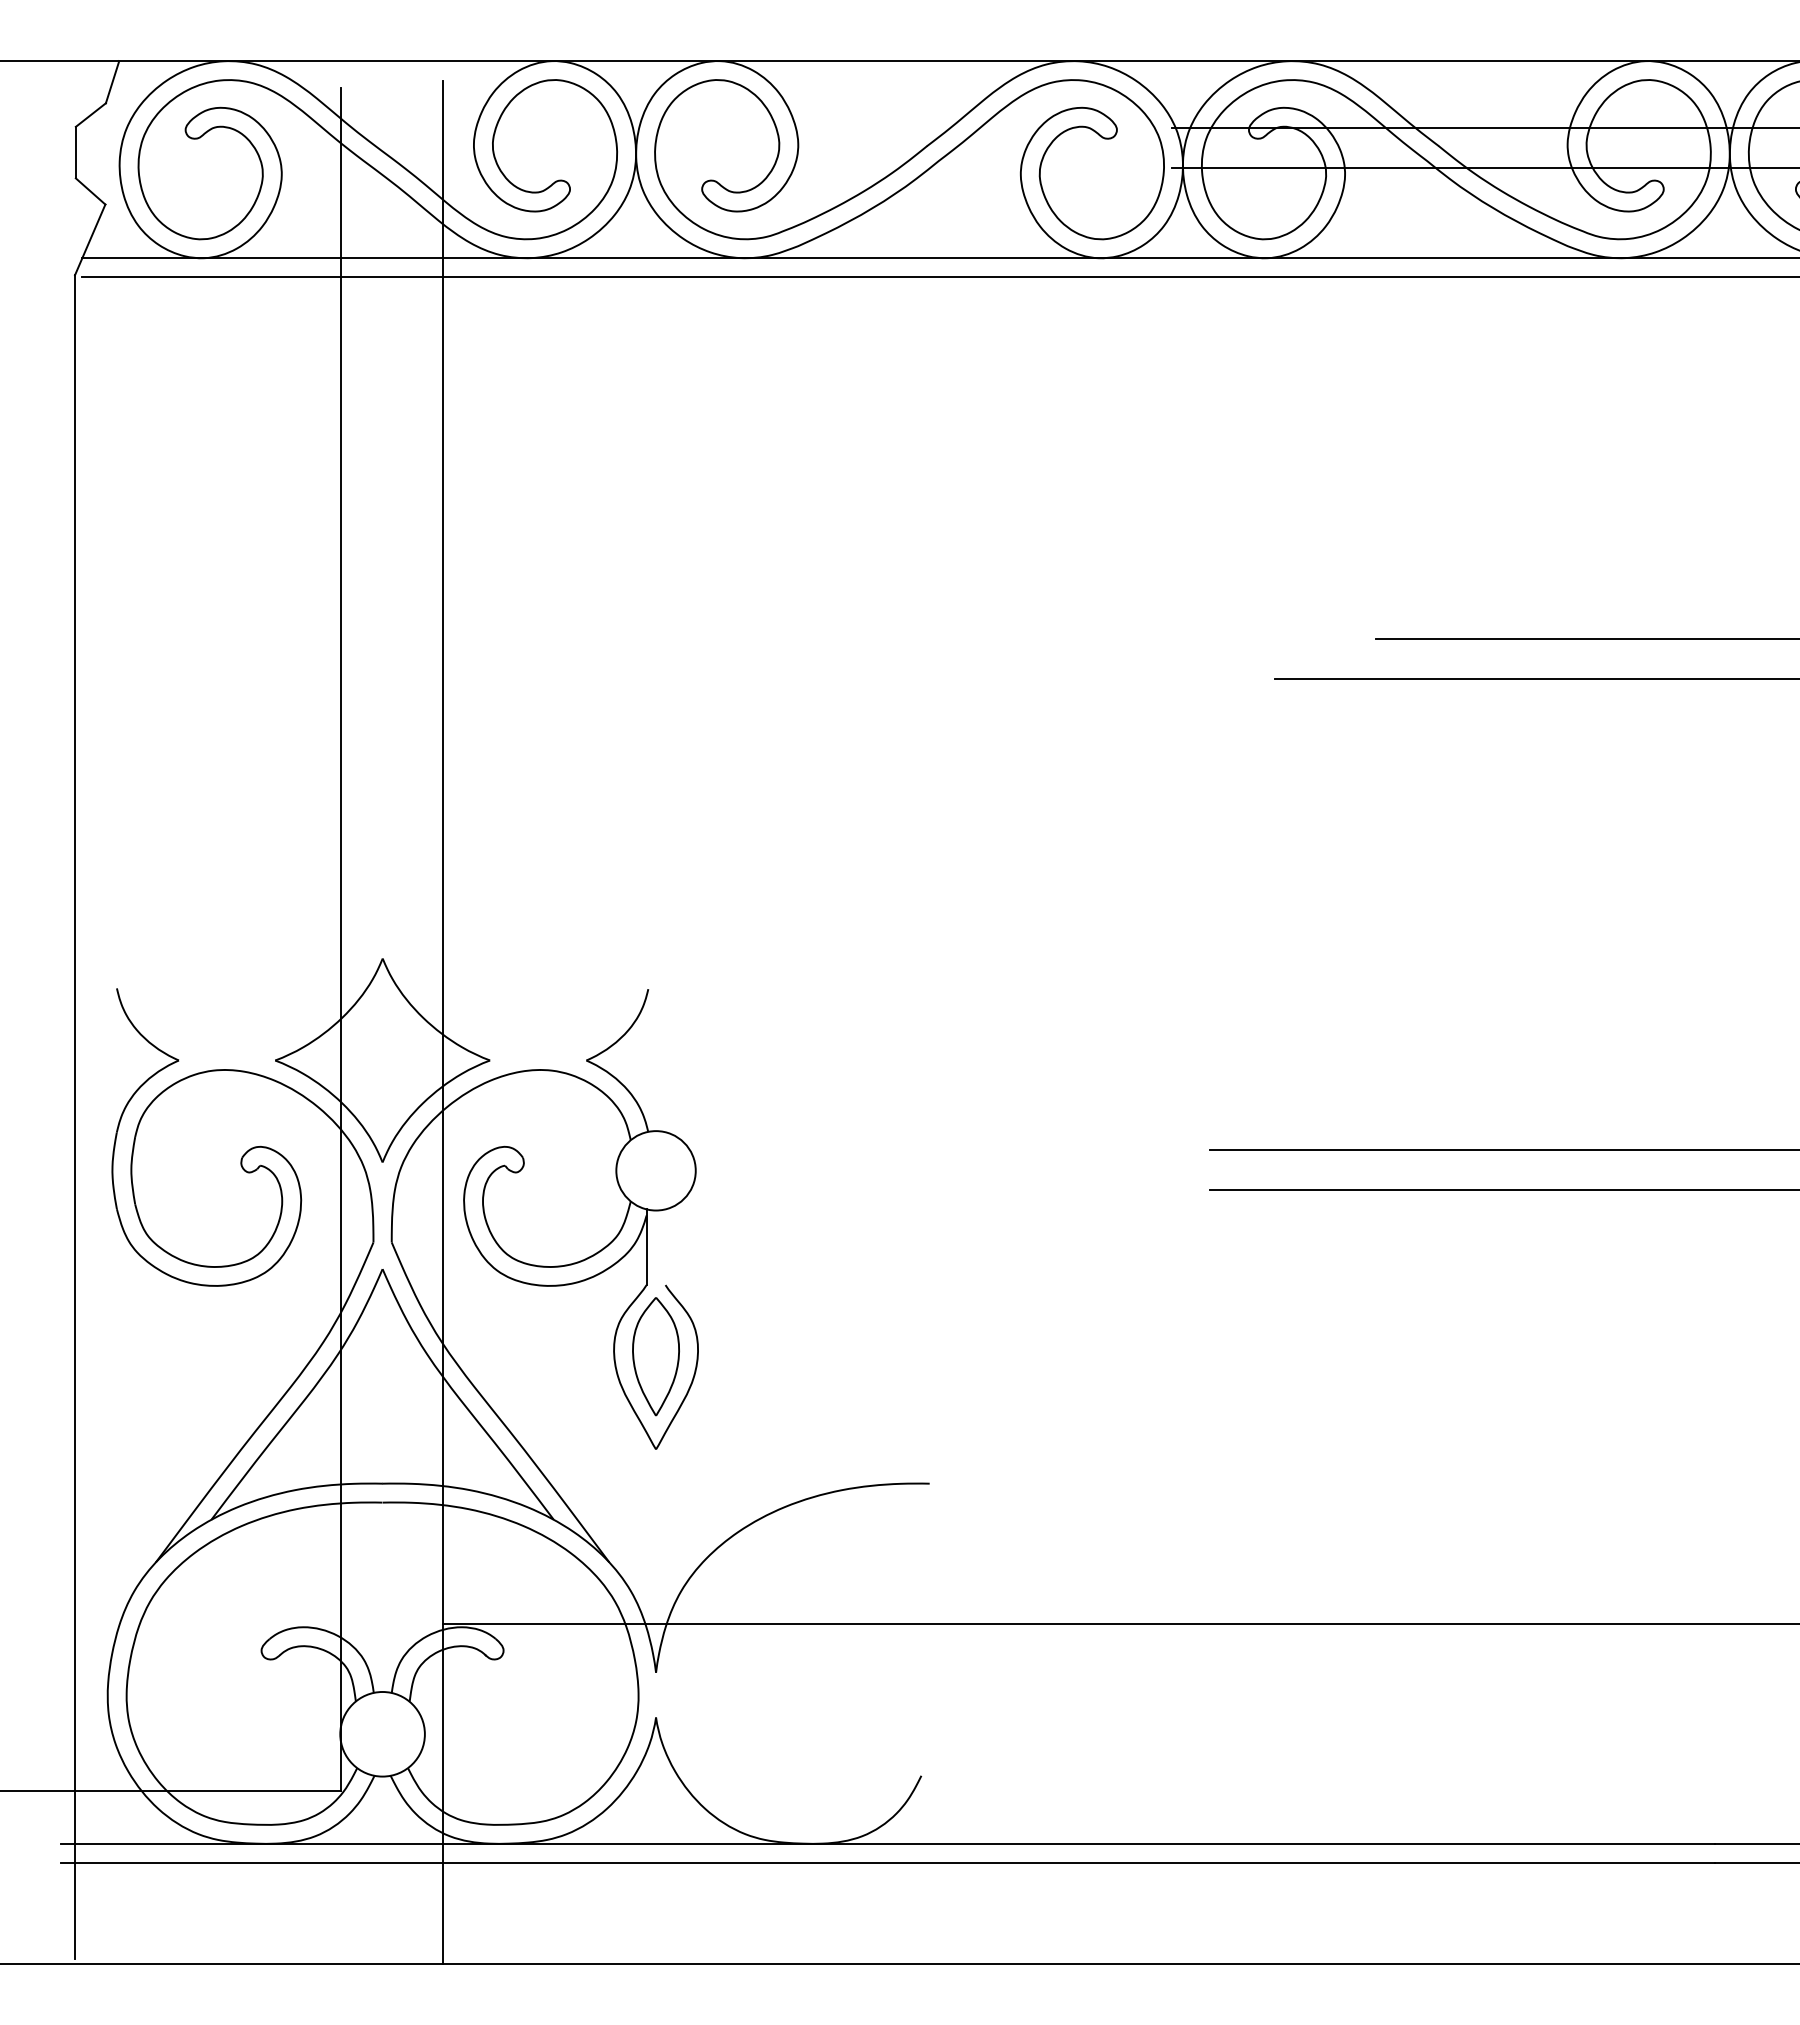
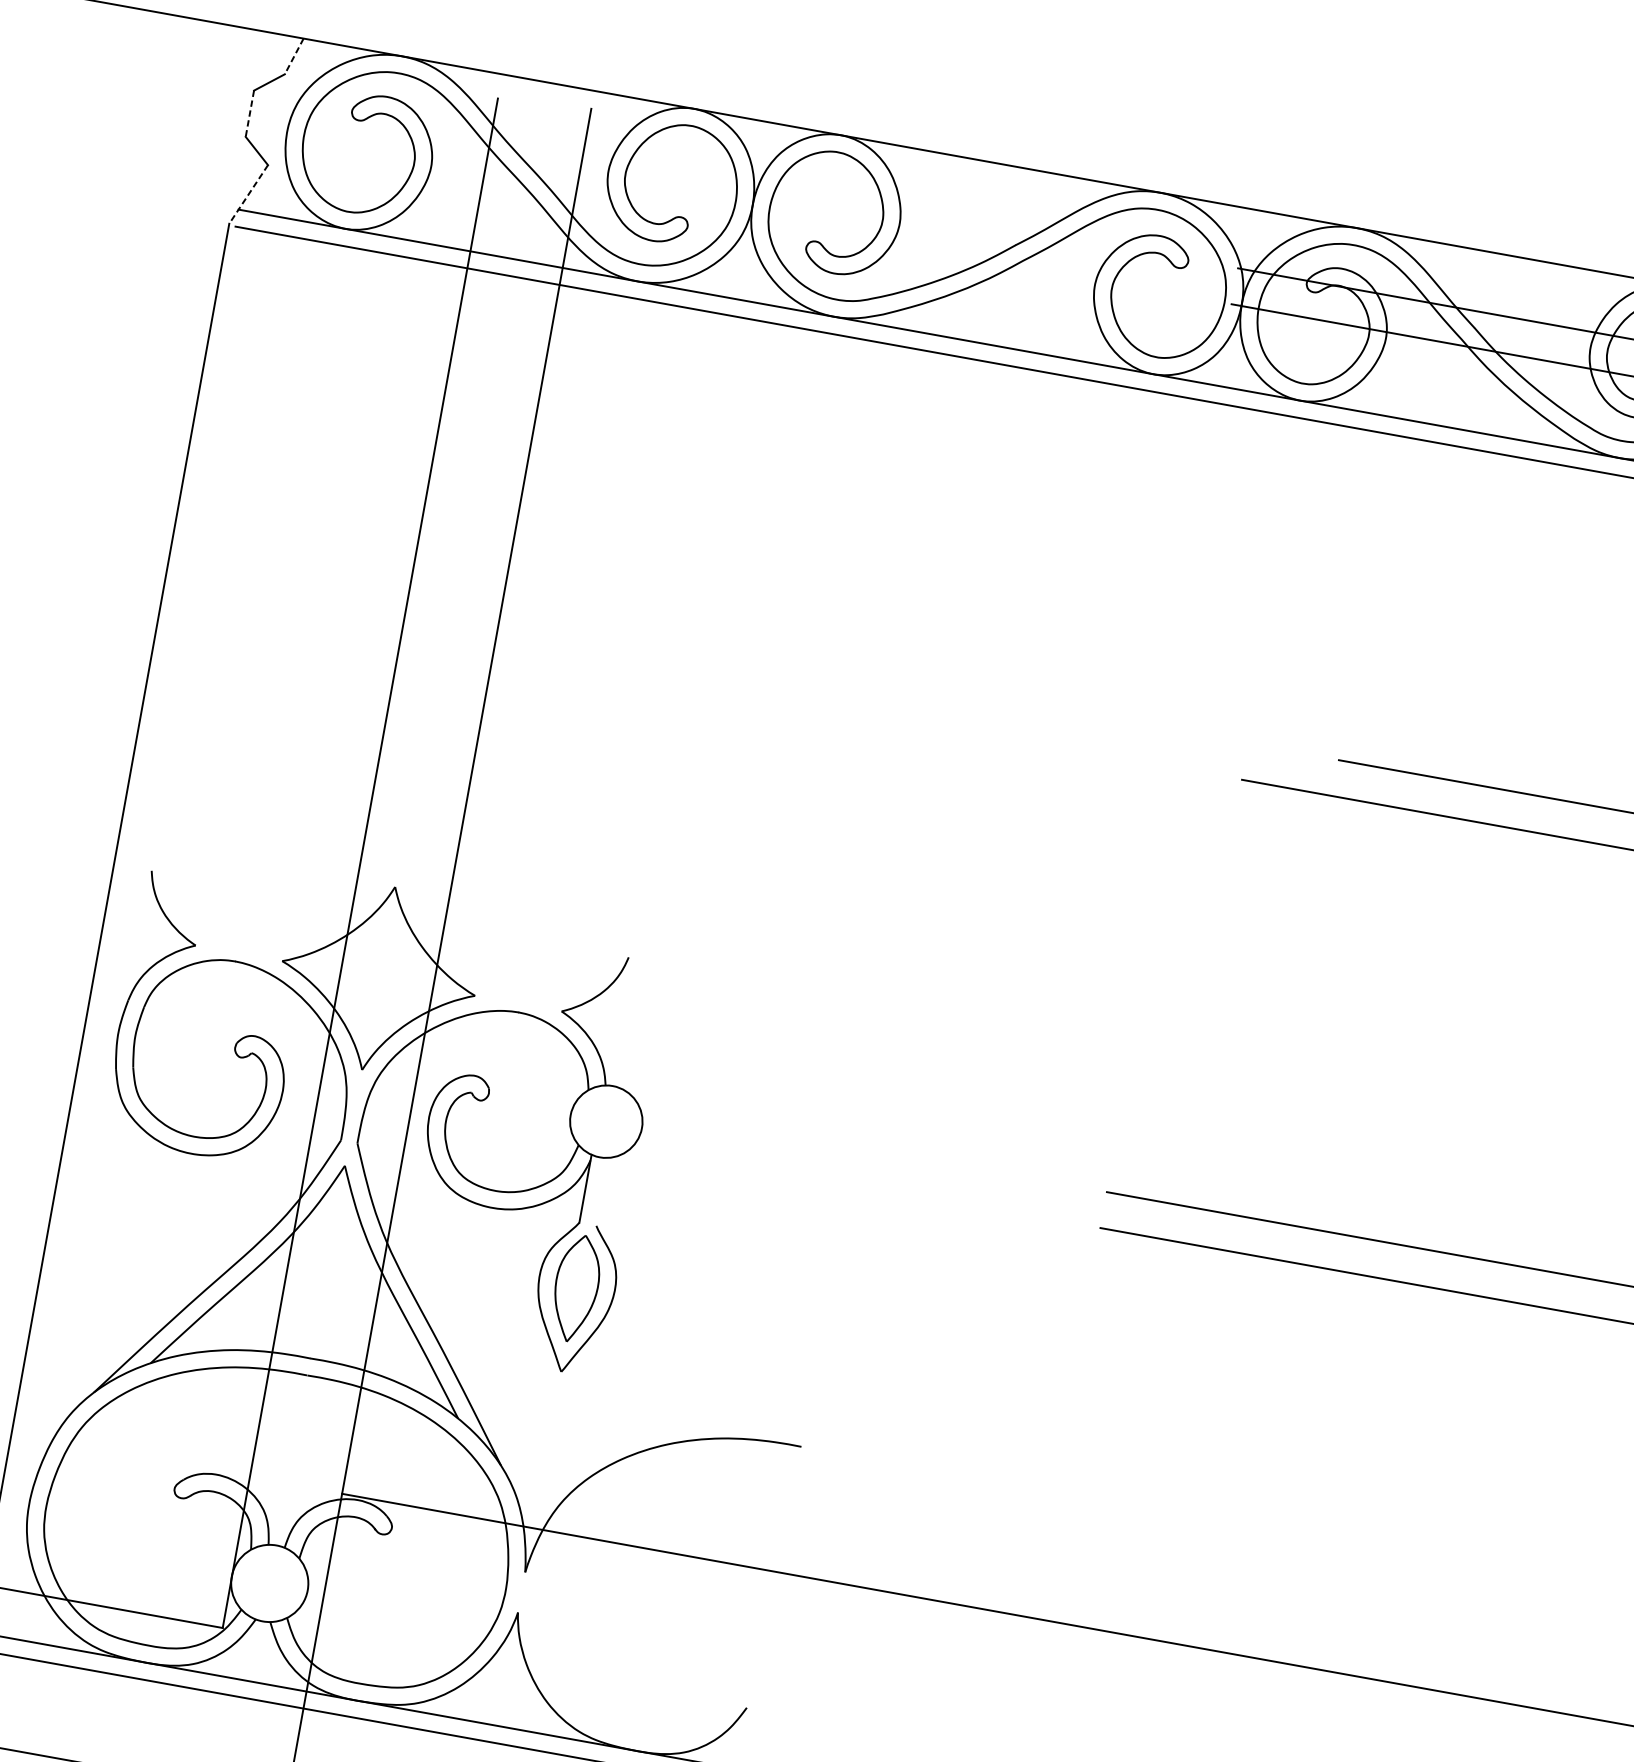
line: (112, 82) -> (294, 56), solid -> dashed
line: (75, 152) -> (249, 113), solid -> dashed
line: (90, 239) -> (248, 194), solid -> dashed

